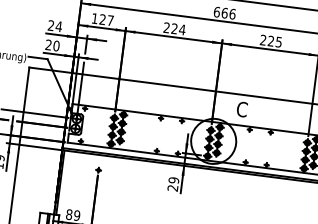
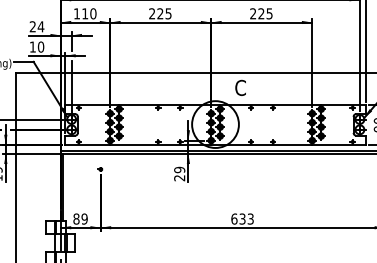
text: (106, 19) -> (89, 13), 127 -> 110
text: (182, 29) -> (168, 13), 224 -> 225
text: (48, 44) -> (32, 46), 20 -> 10

